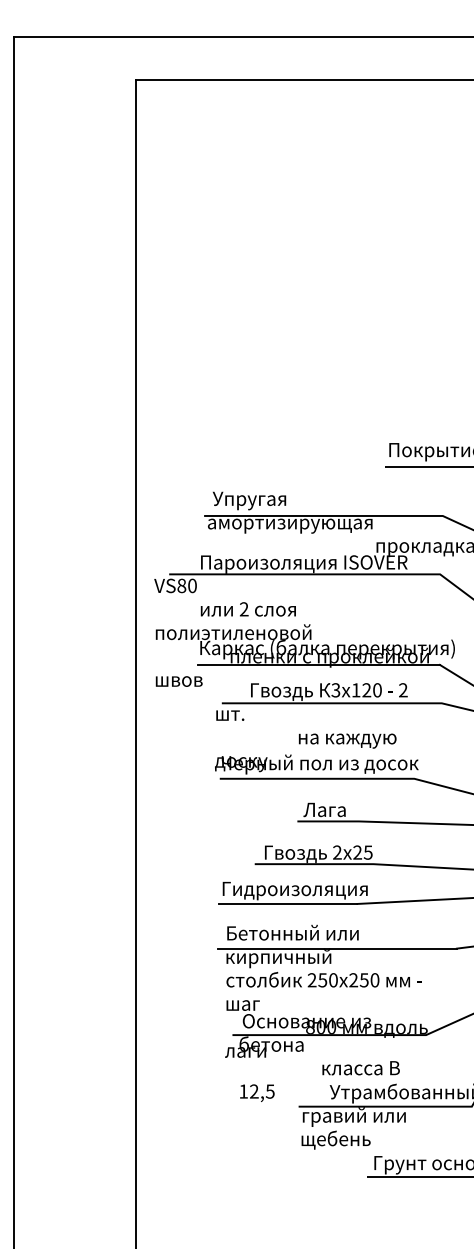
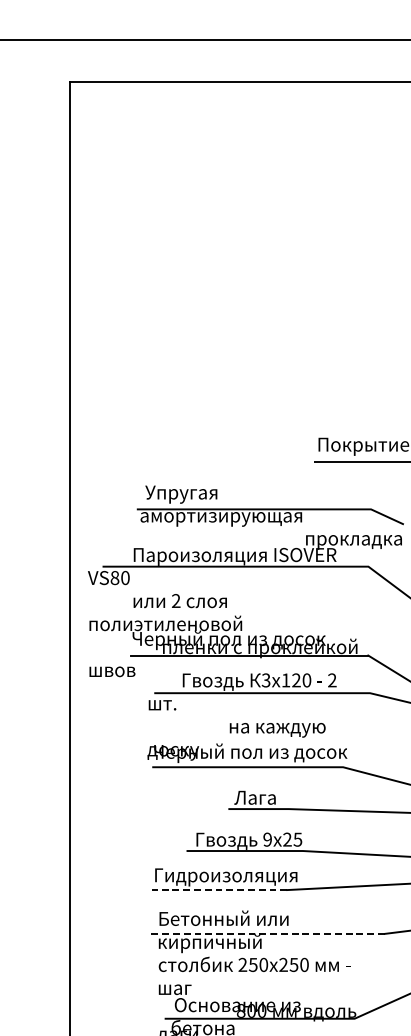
text: (326, 649) -> (256, 640), Каркас (балка перекрытия) -> Черный пол из досок
text: (337, 852) -> (267, 839), 2 -> 9
line: (287, 903) -> (218, 889), solid -> dashed
line: (337, 948) -> (267, 933), solid -> dashed

